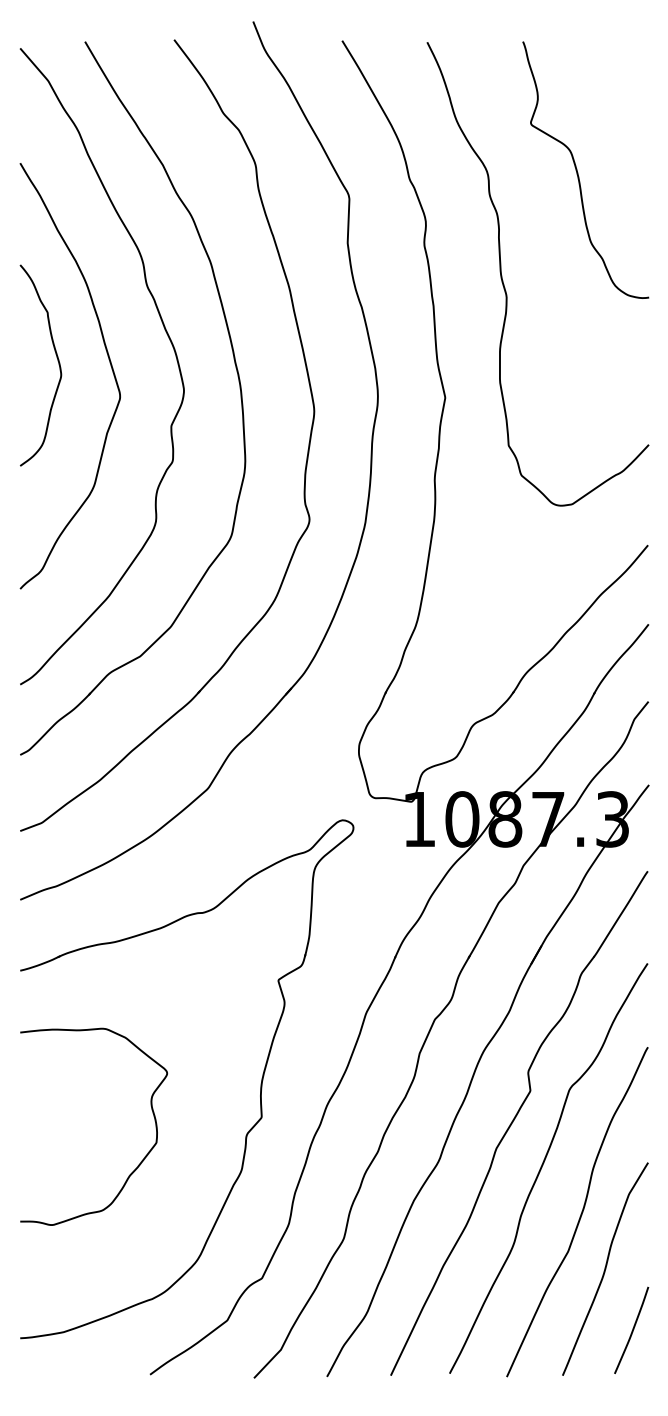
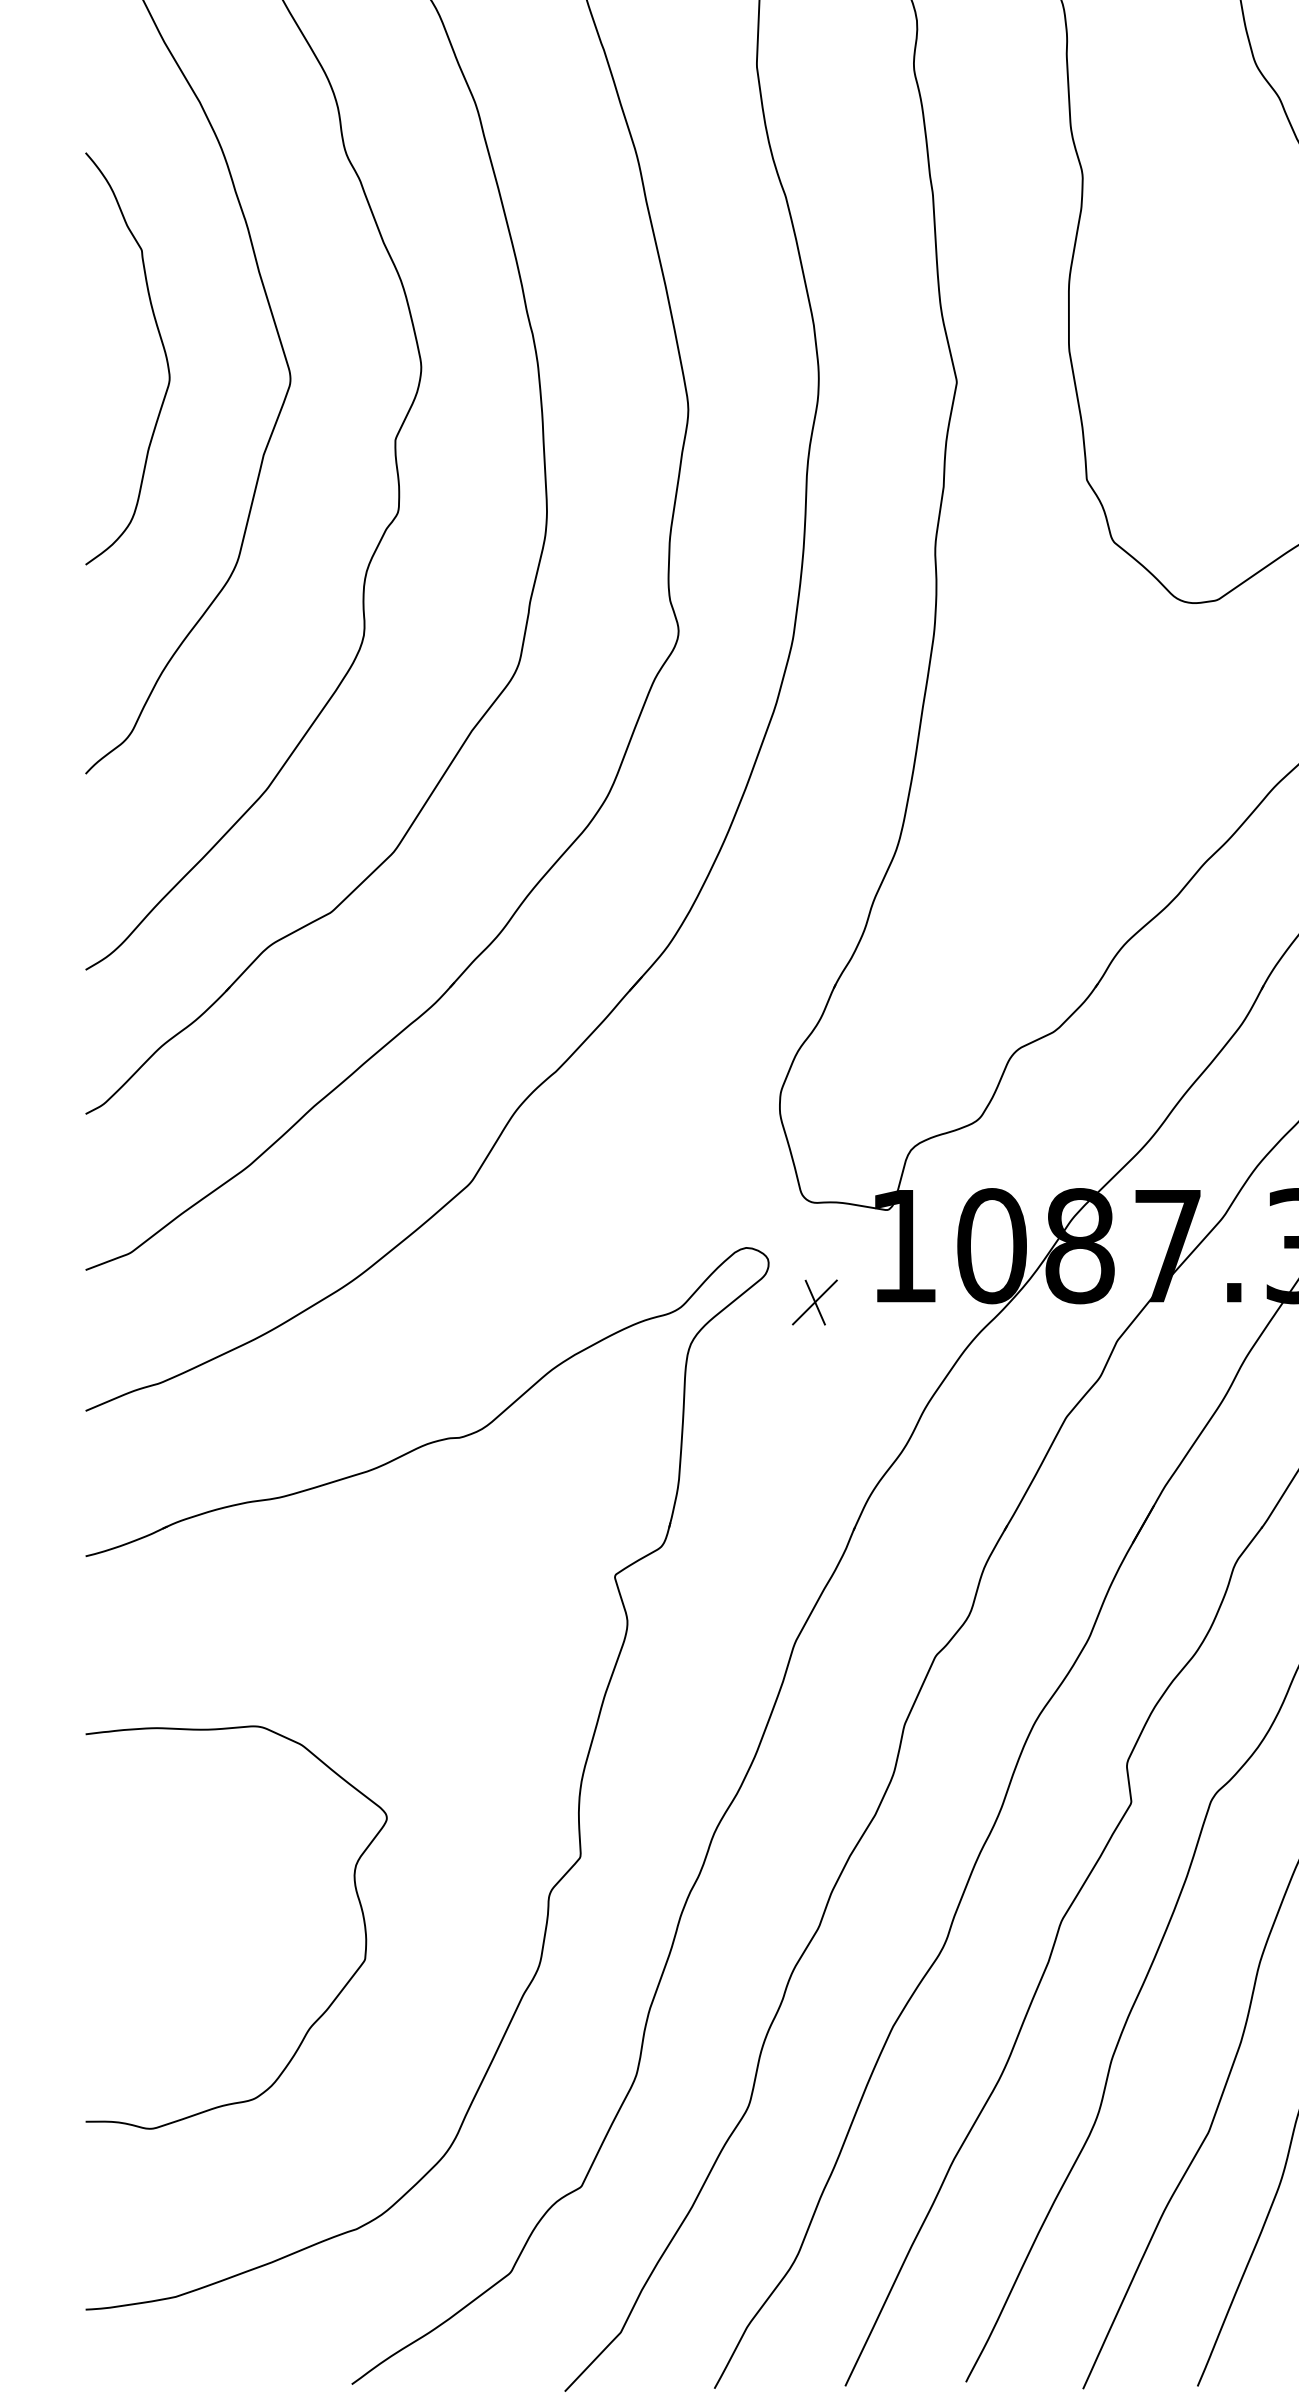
curve: (57, 361) -> (162, 350), moved
part: (375, 846) -> (813, 1301), added
curve: (141, 1160) -> (334, 1996), moved

